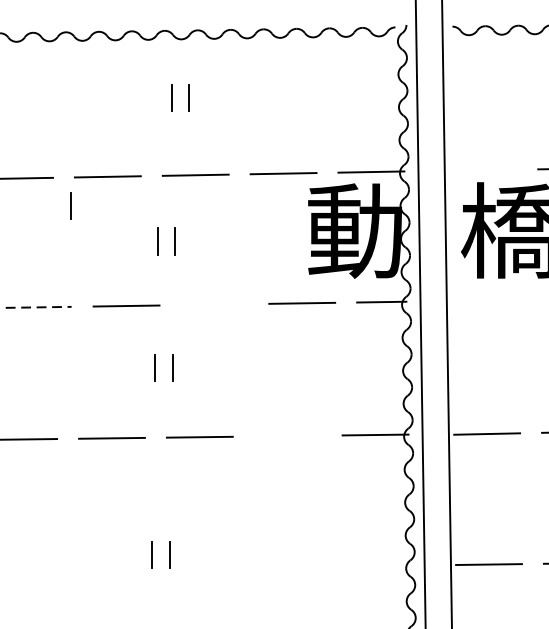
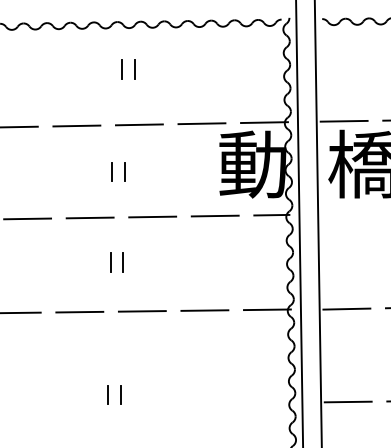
line: (482, 169) -> (343, 120), added
line: (69, 205) -> (49, 146), removed
line: (214, 303) -> (152, 216), added
line: (39, 306) -> (28, 218), dashed -> solid
line: (287, 436) -> (204, 310), added

